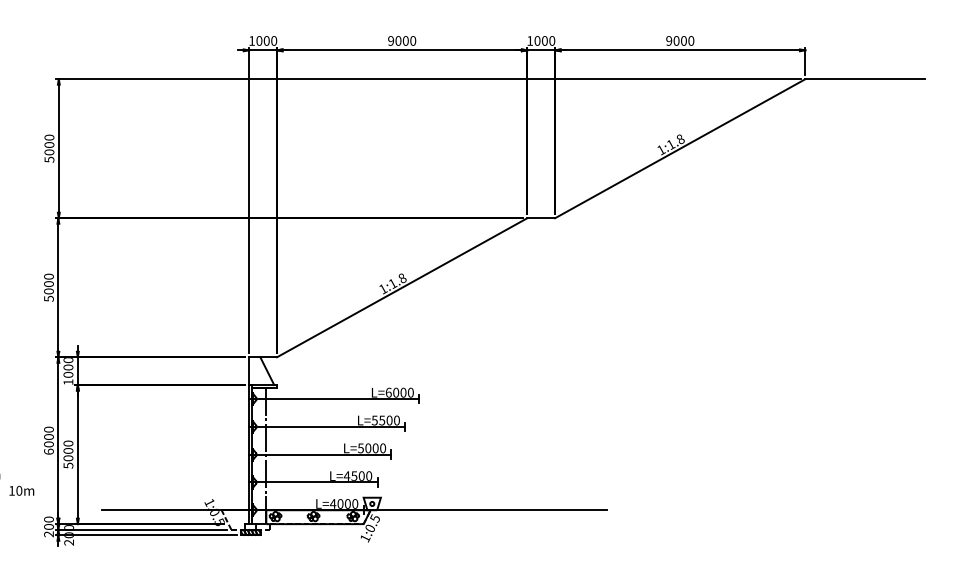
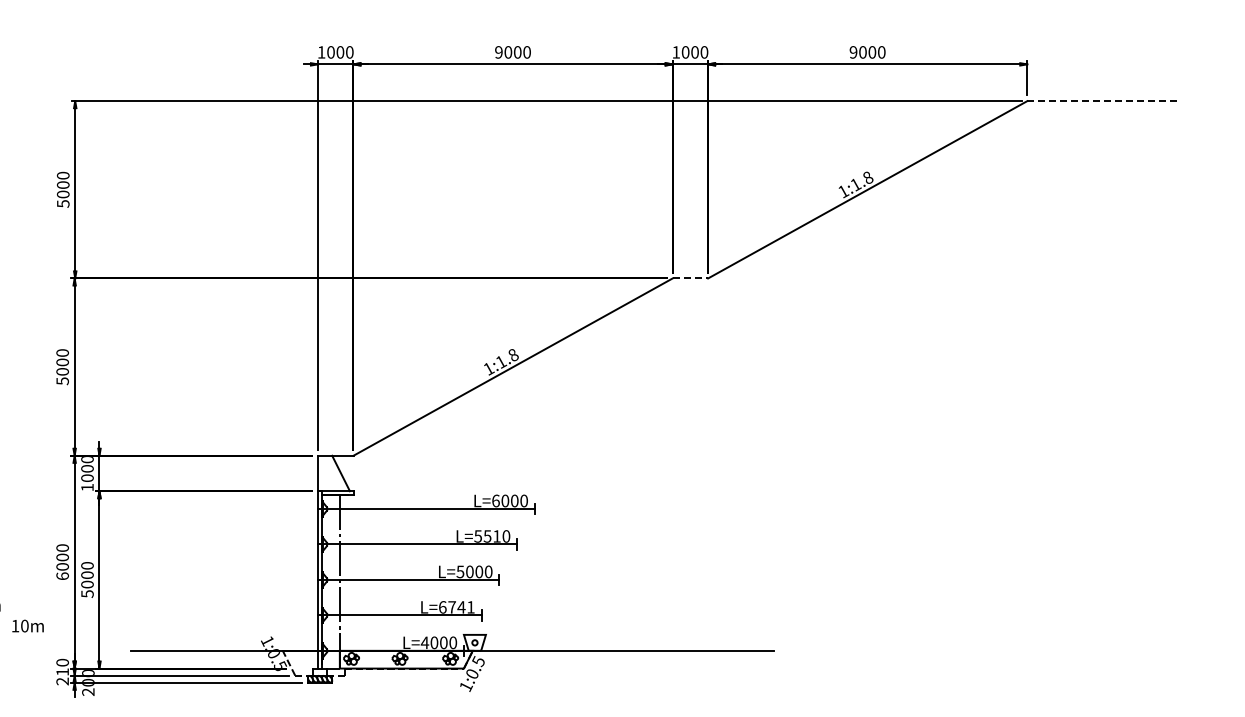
line: (865, 79) -> (1104, 101), solid -> dashed
line: (541, 218) -> (690, 278), solid -> dashed
text: (389, 420) -> (496, 536), L=5500 -> L=5510
text: (357, 476) -> (456, 607), L=4500 -> L=6741
text: (48, 526) -> (62, 671), 200 -> 210

